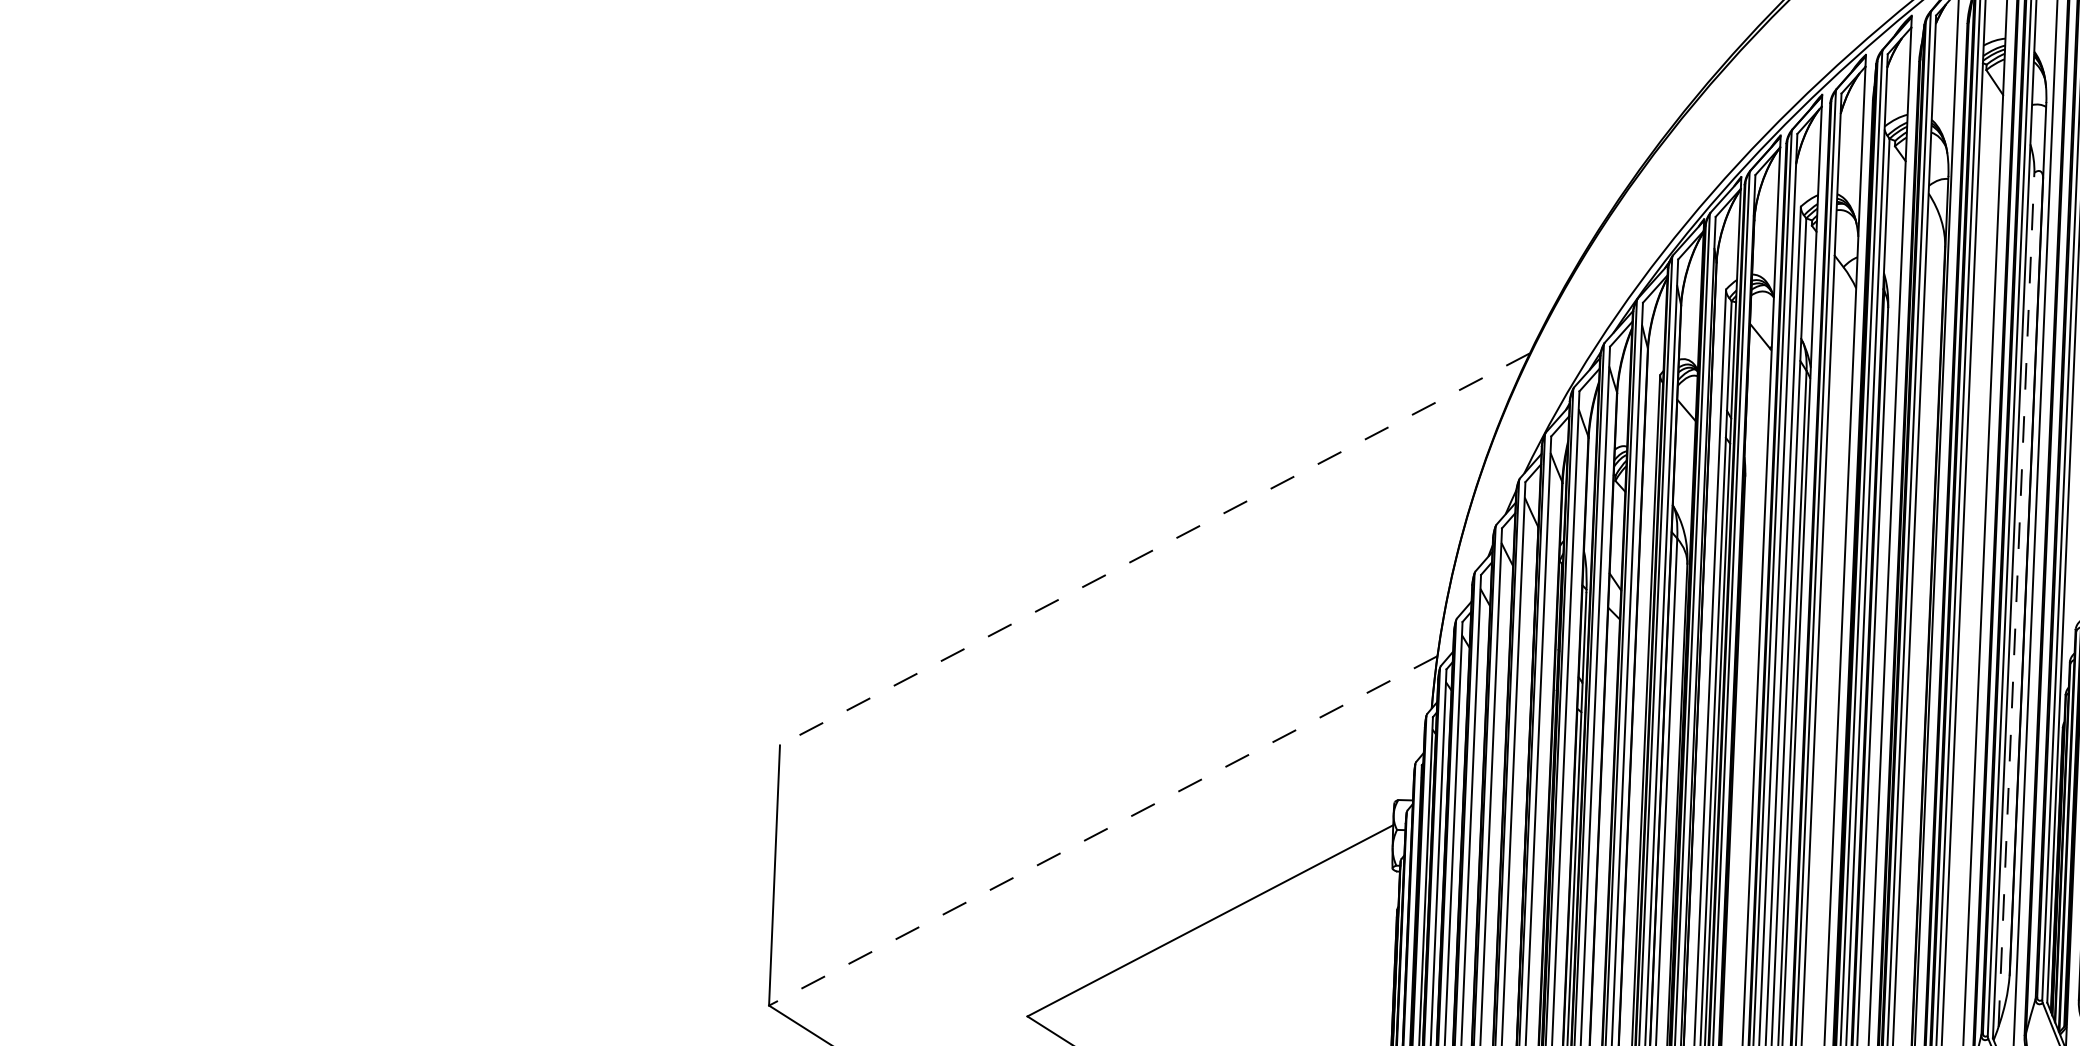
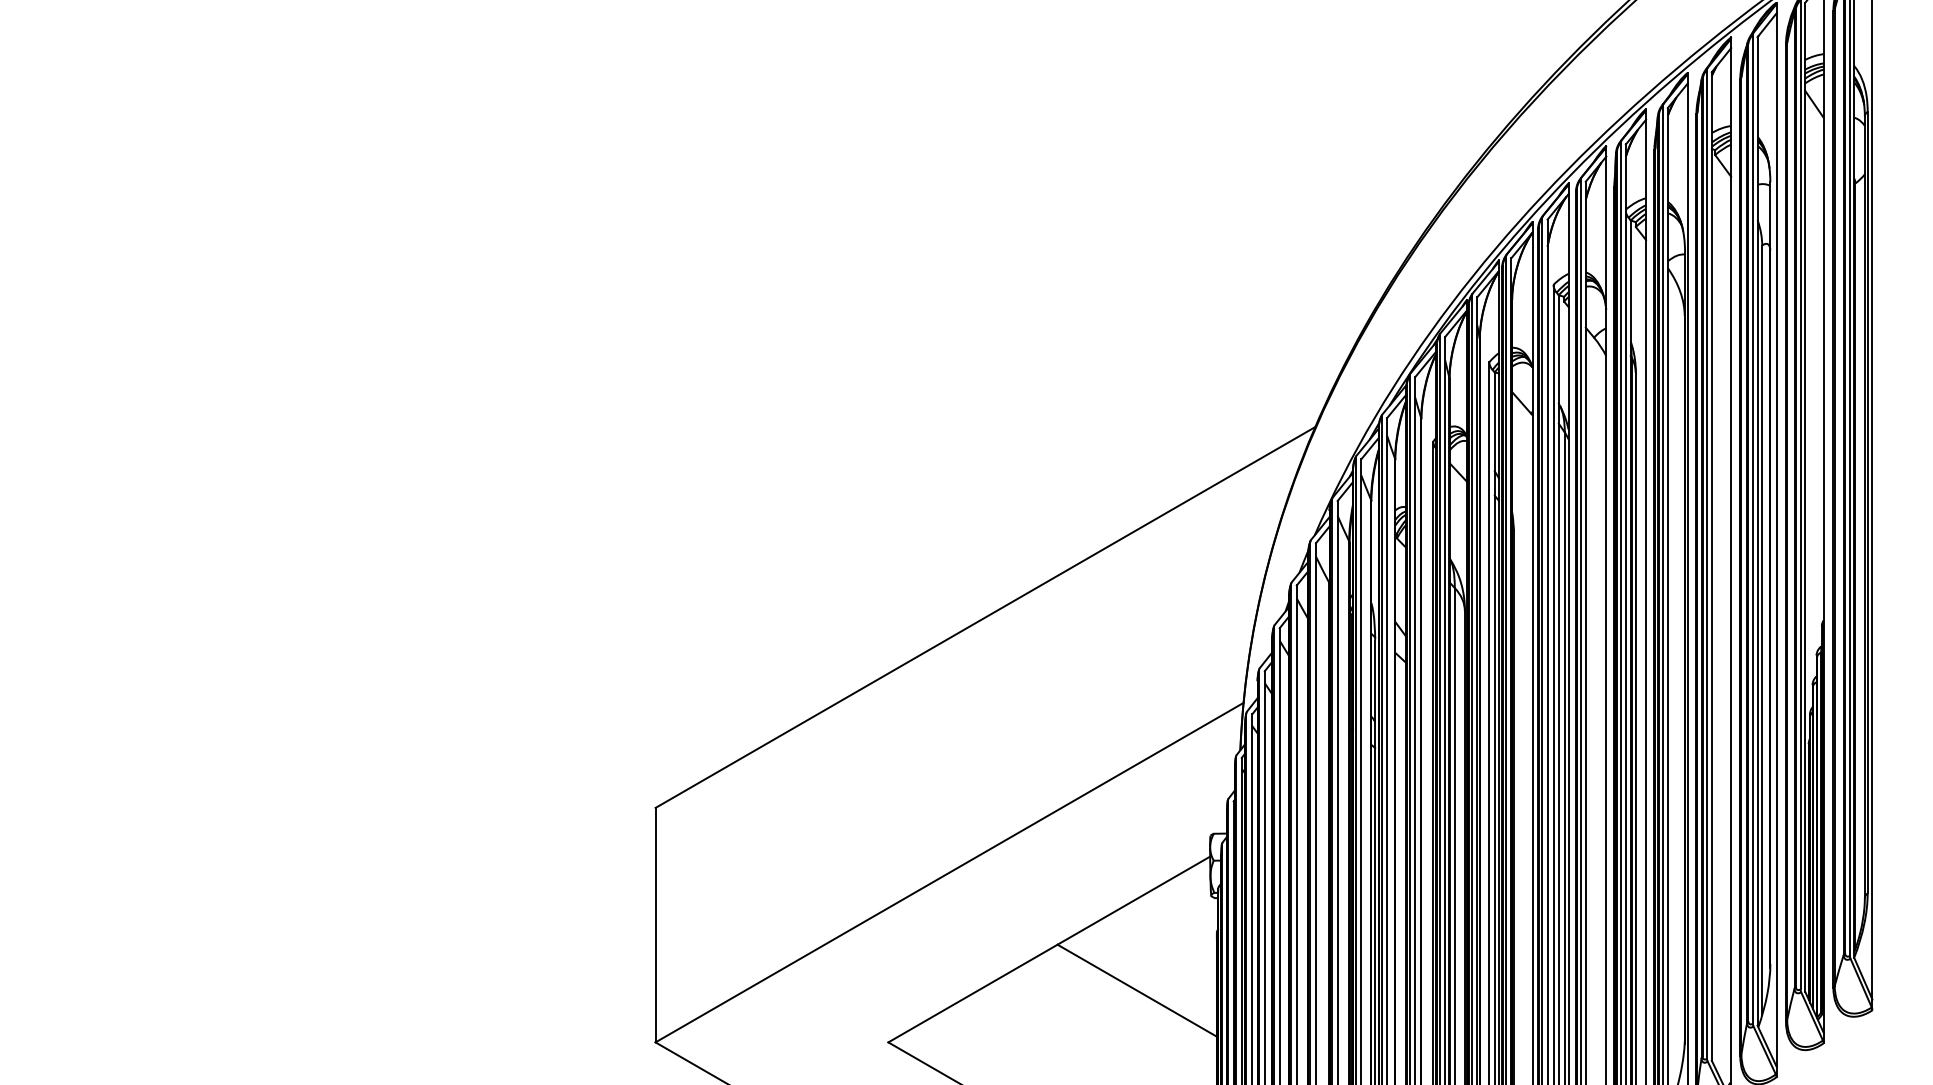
line: (1155, 549) -> (985, 617), dashed -> solid
line: (2016, 599) -> (1762, 630), dashed -> solid
line: (1103, 830) -> (949, 872), dashed -> solid
line: (1305, 970) -> (1136, 990), added

